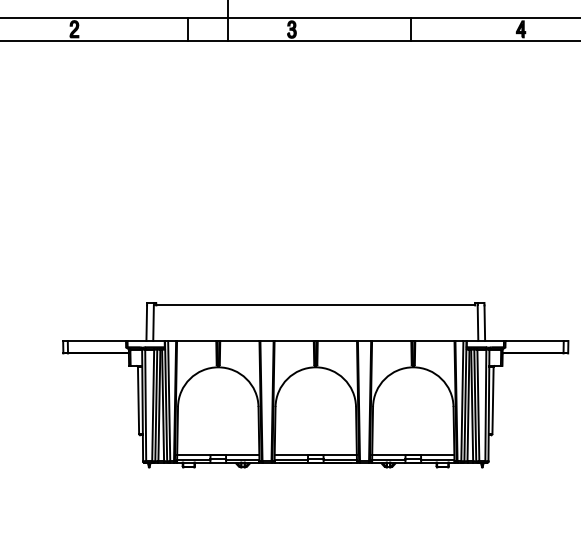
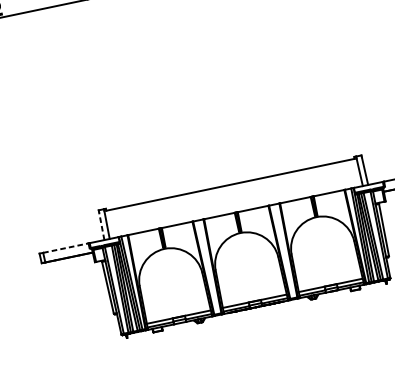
line: (146, 323) -> (101, 226), solid -> dashed
line: (97, 341) -> (66, 248), solid -> dashed

